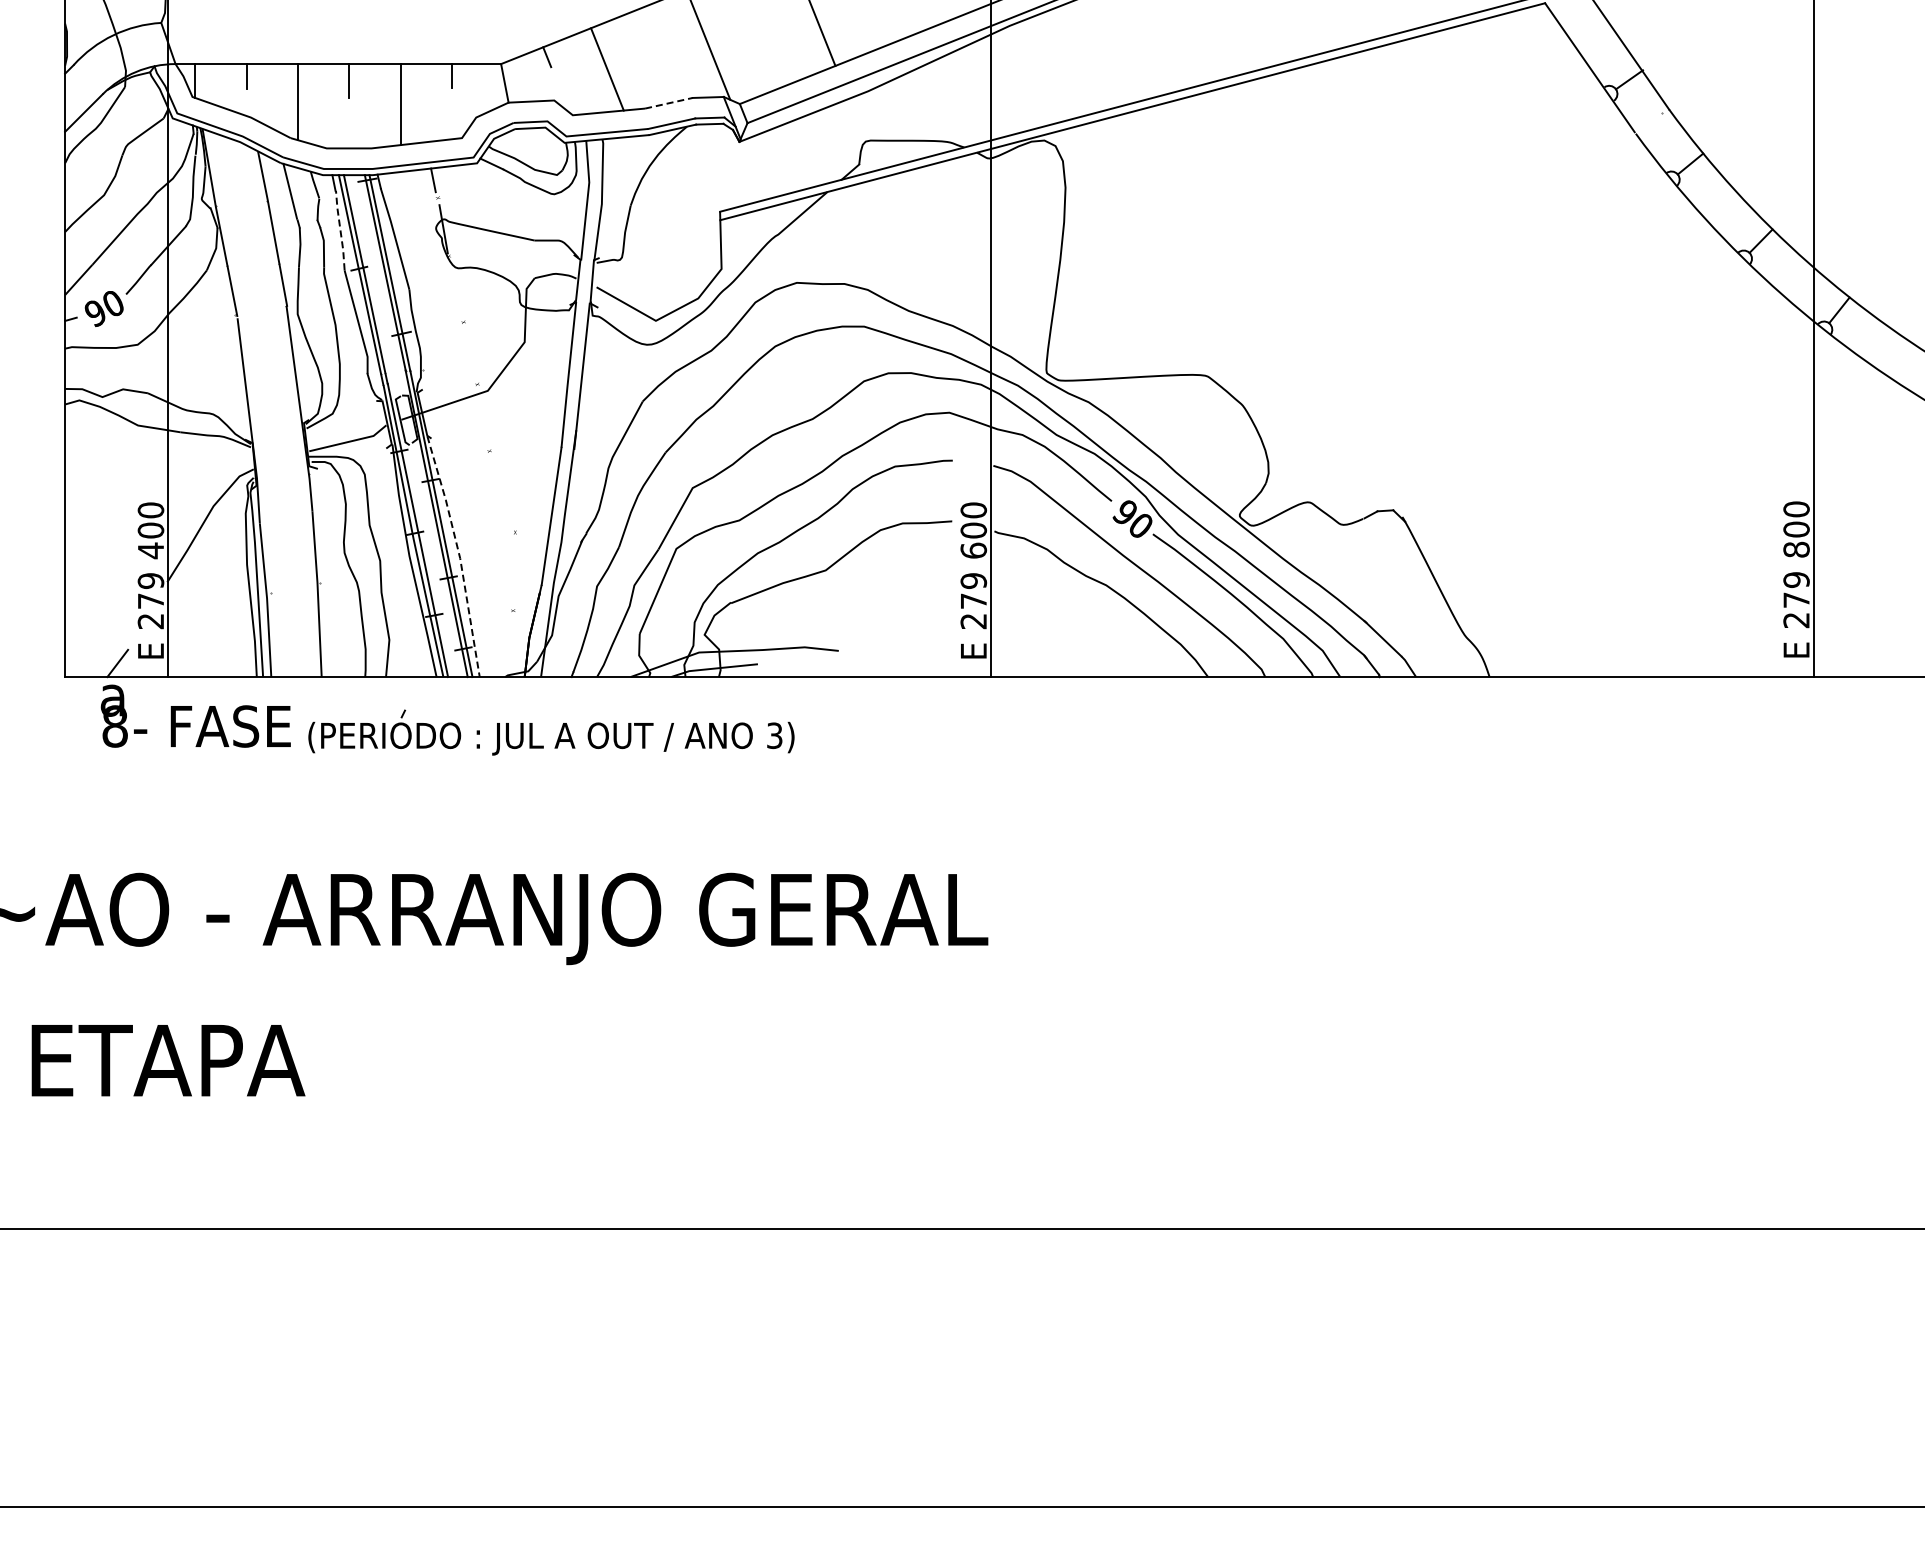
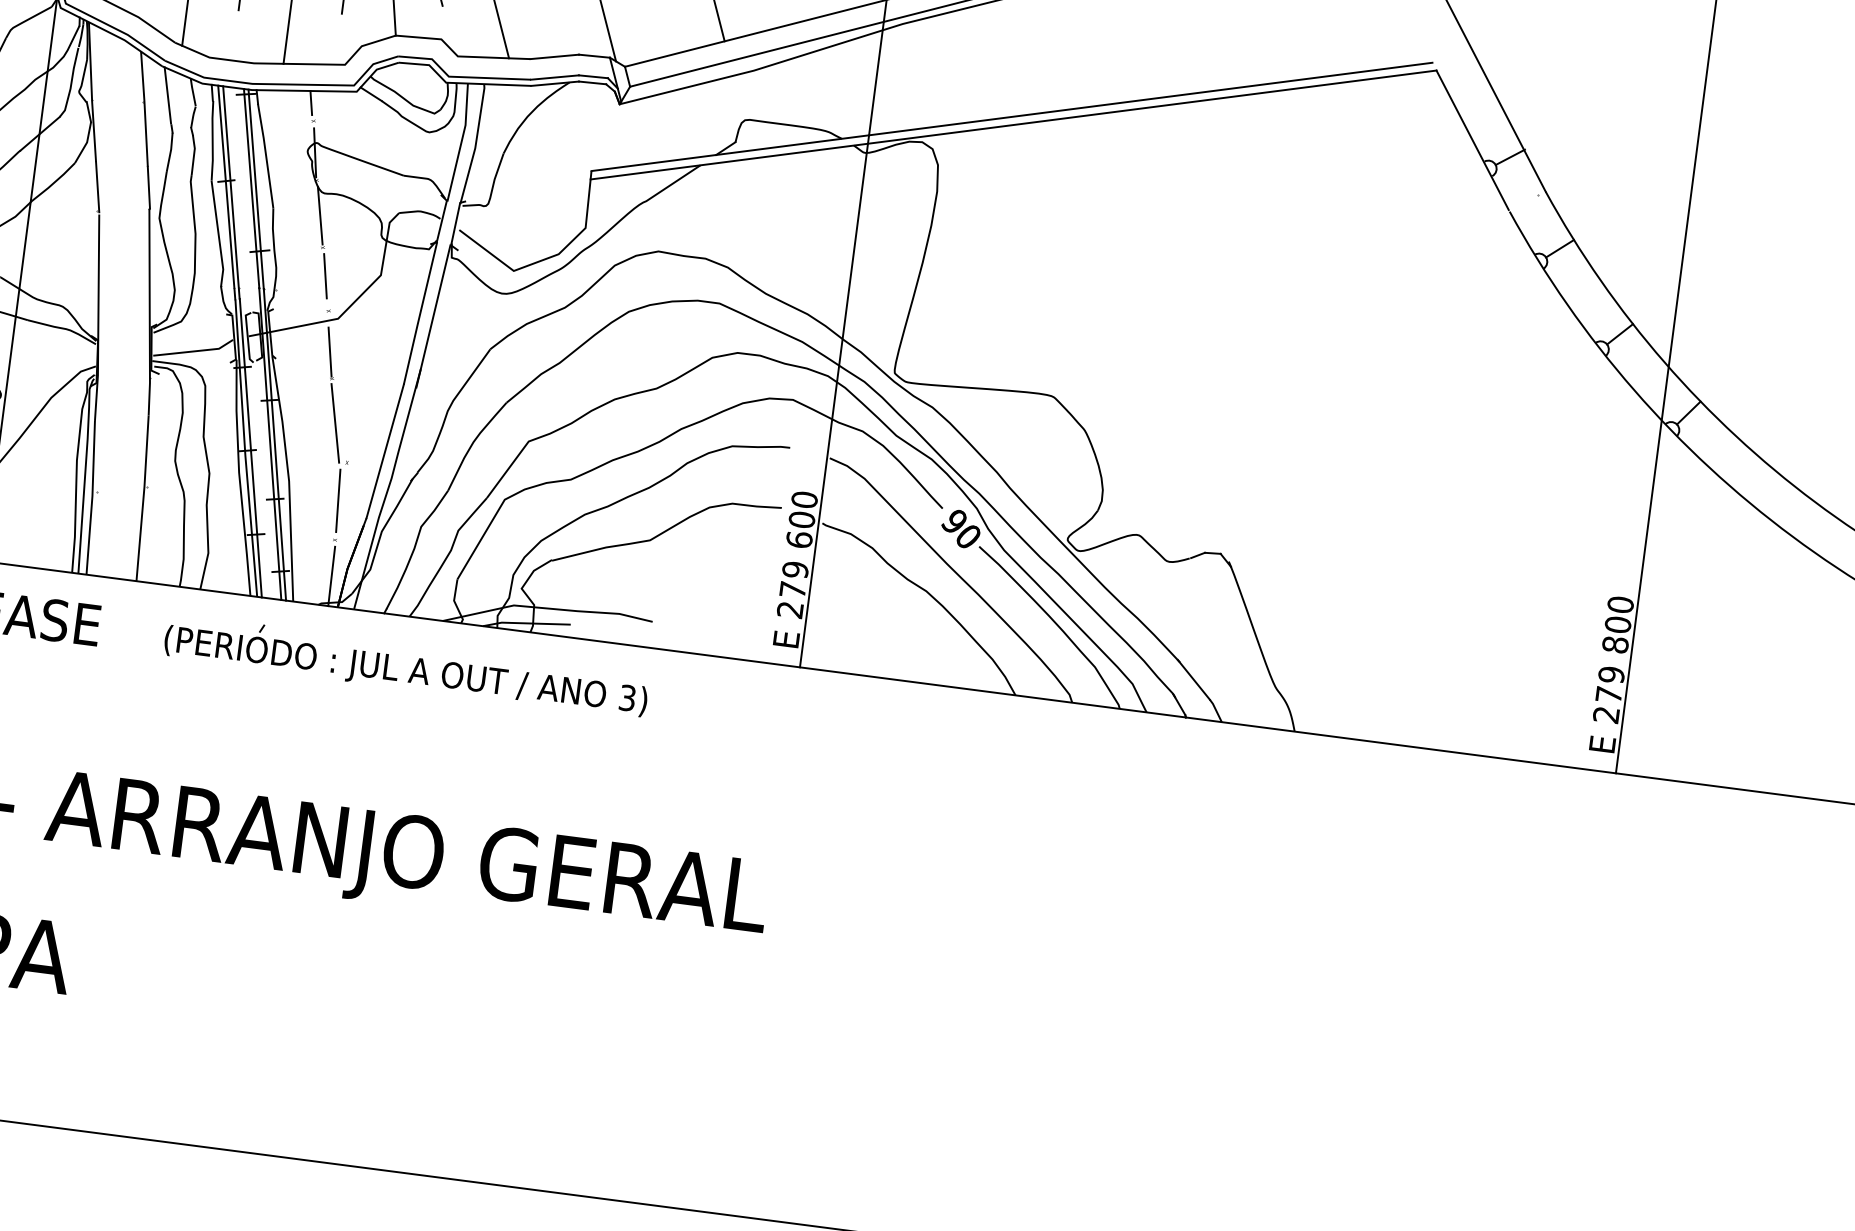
line: (669, 103) -> (555, 57), dashed -> solid
line: (340, 230) -> (212, 140), dashed -> solid
line: (456, 290) -> (319, 215), added
line: (469, 350) -> (325, 276), added
line: (483, 424) -> (329, 351), added
line: (498, 494) -> (335, 422), added
line: (459, 555) -> (288, 478), dashed -> solid
line: (511, 571) -> (338, 500), added
line: (514, 647) -> (331, 576), added
part: (558, 735) -> (413, 669), moved

